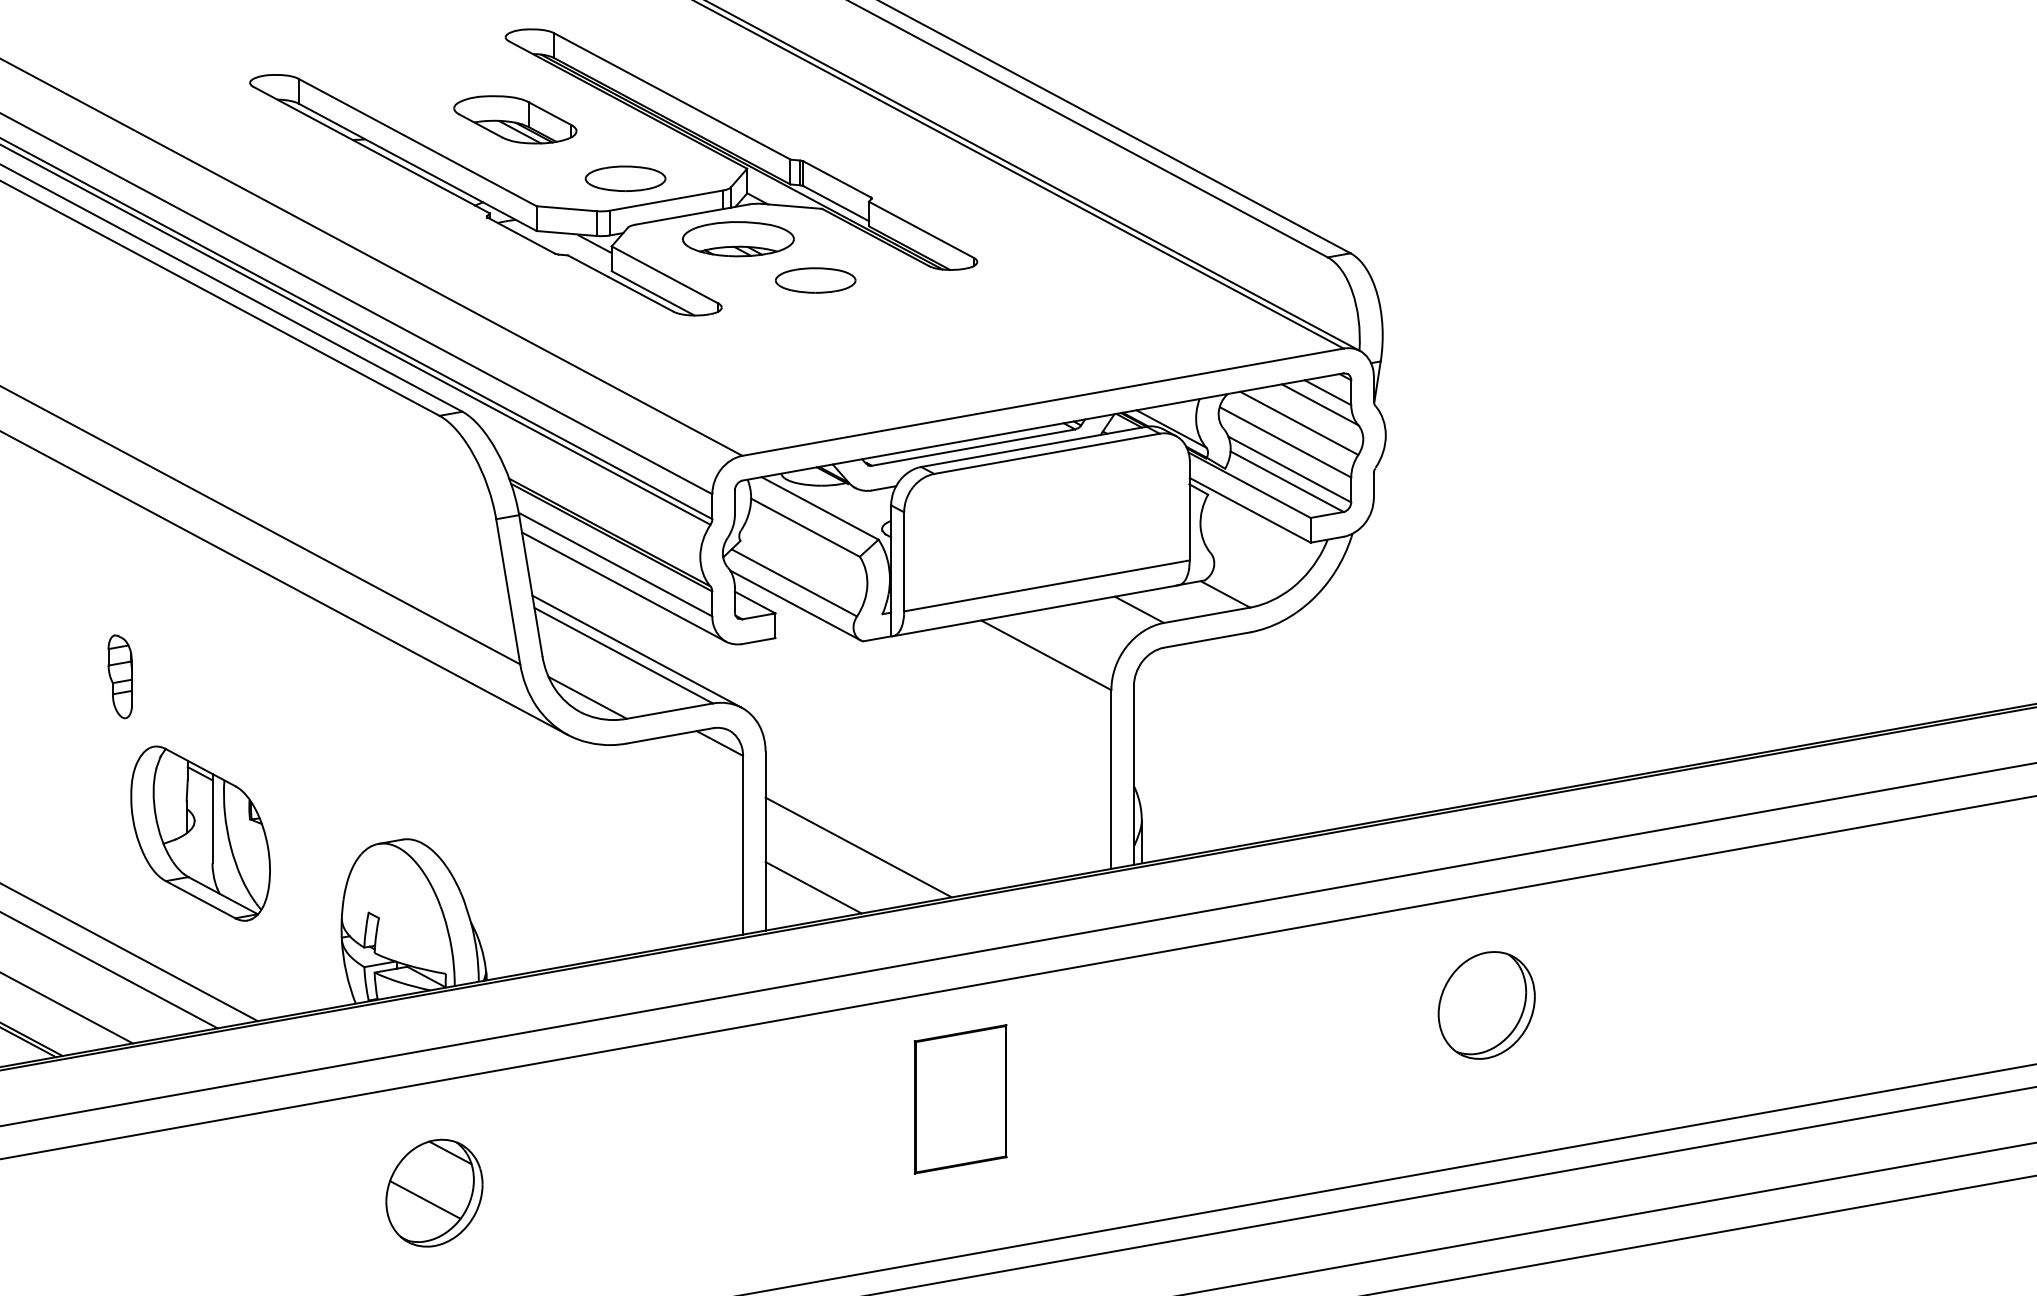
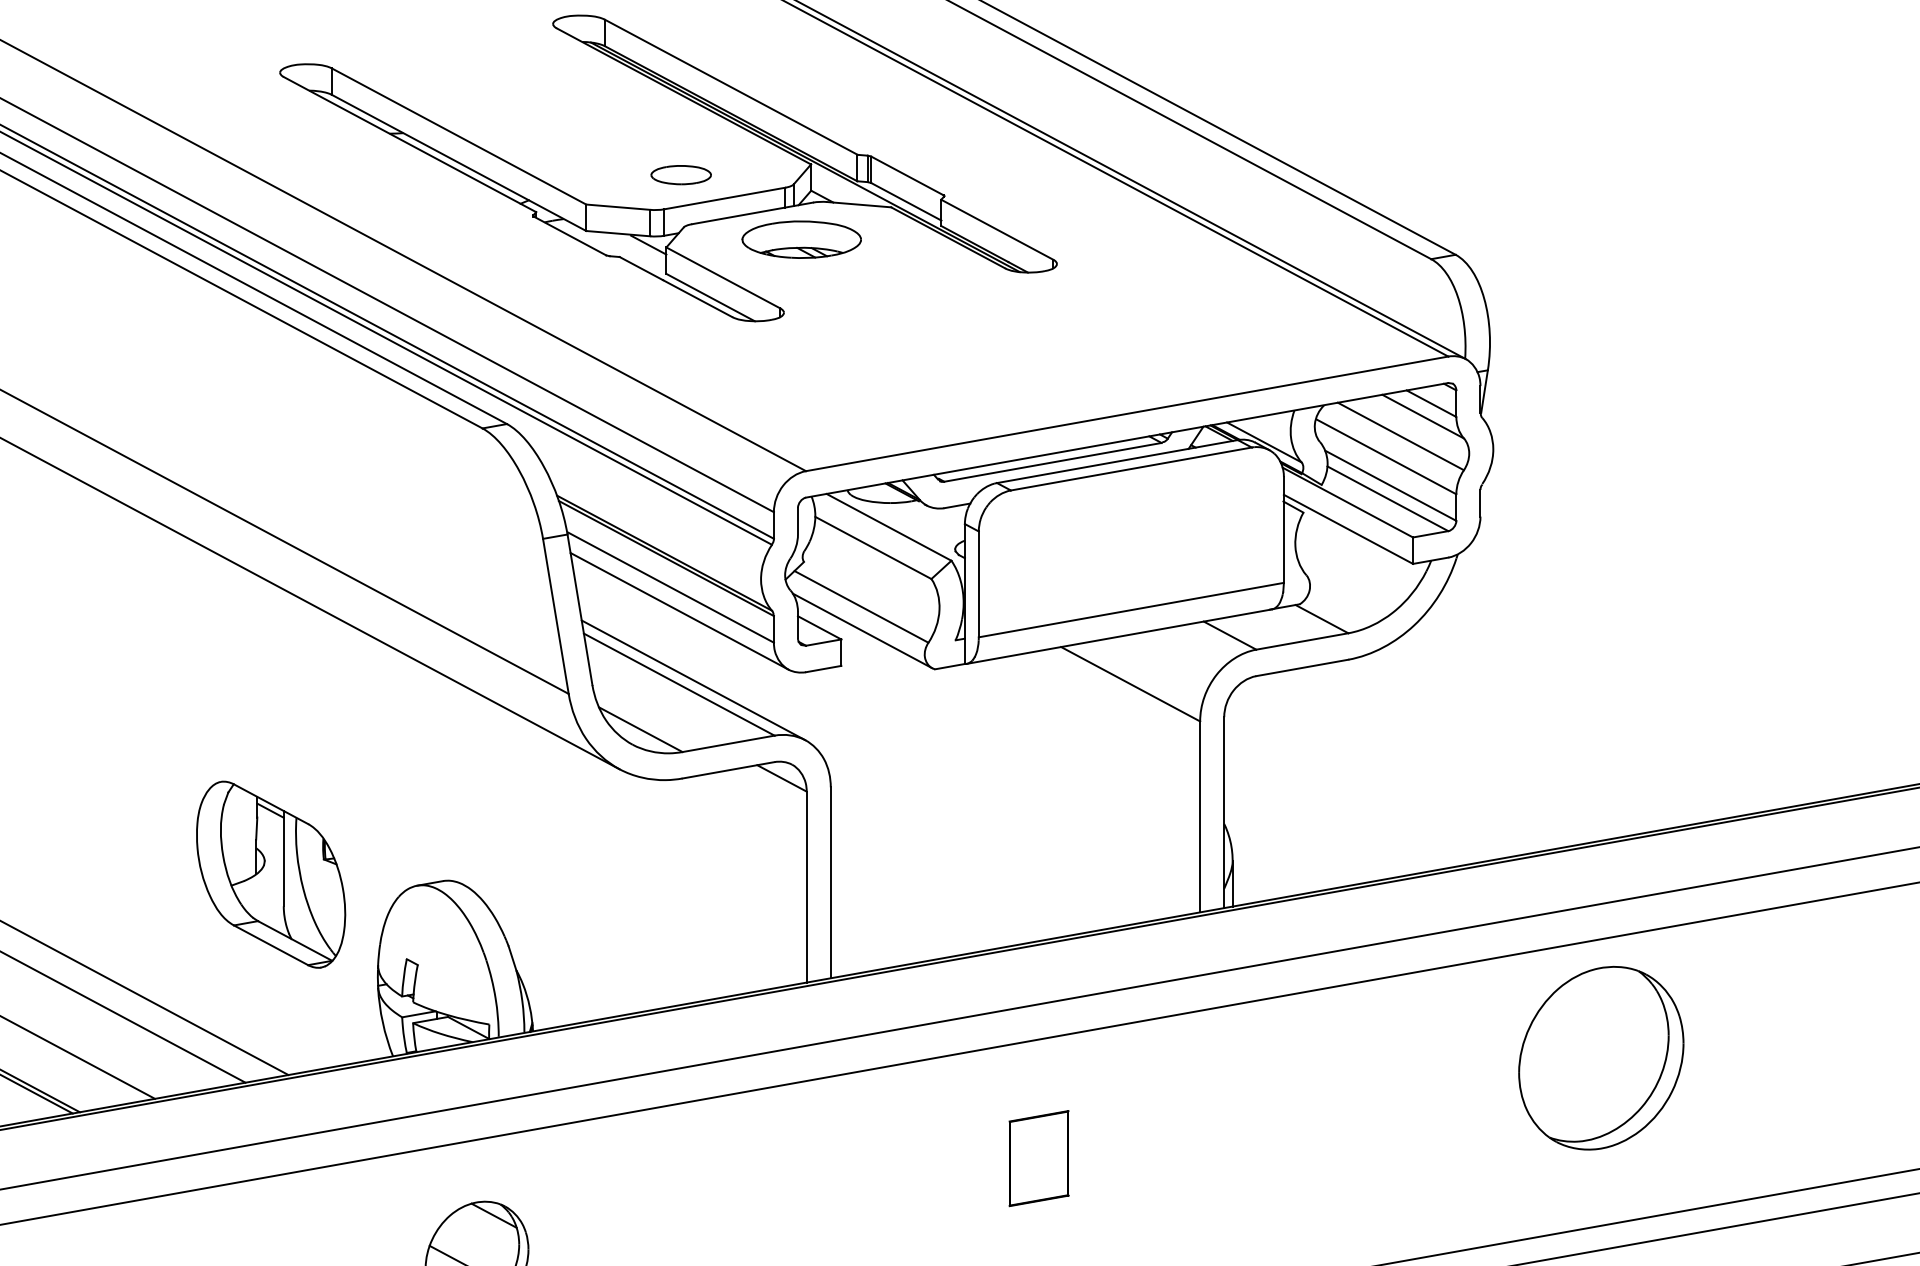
part: (515, 119) -> (563, 111), removed
part: (625, 178) -> (681, 174), size x0.7
part: (815, 280) -> (884, 283), removed
part: (119, 676) -> (140, 706), removed
part: (200, 833) -> (270, 874), moved
line: (858, 847) -> (930, 889), removed
line: (813, 887) -> (881, 932), removed
part: (1486, 1005) -> (1600, 1058), size x1.6
part: (960, 1099) -> (1038, 1158), size x0.6

